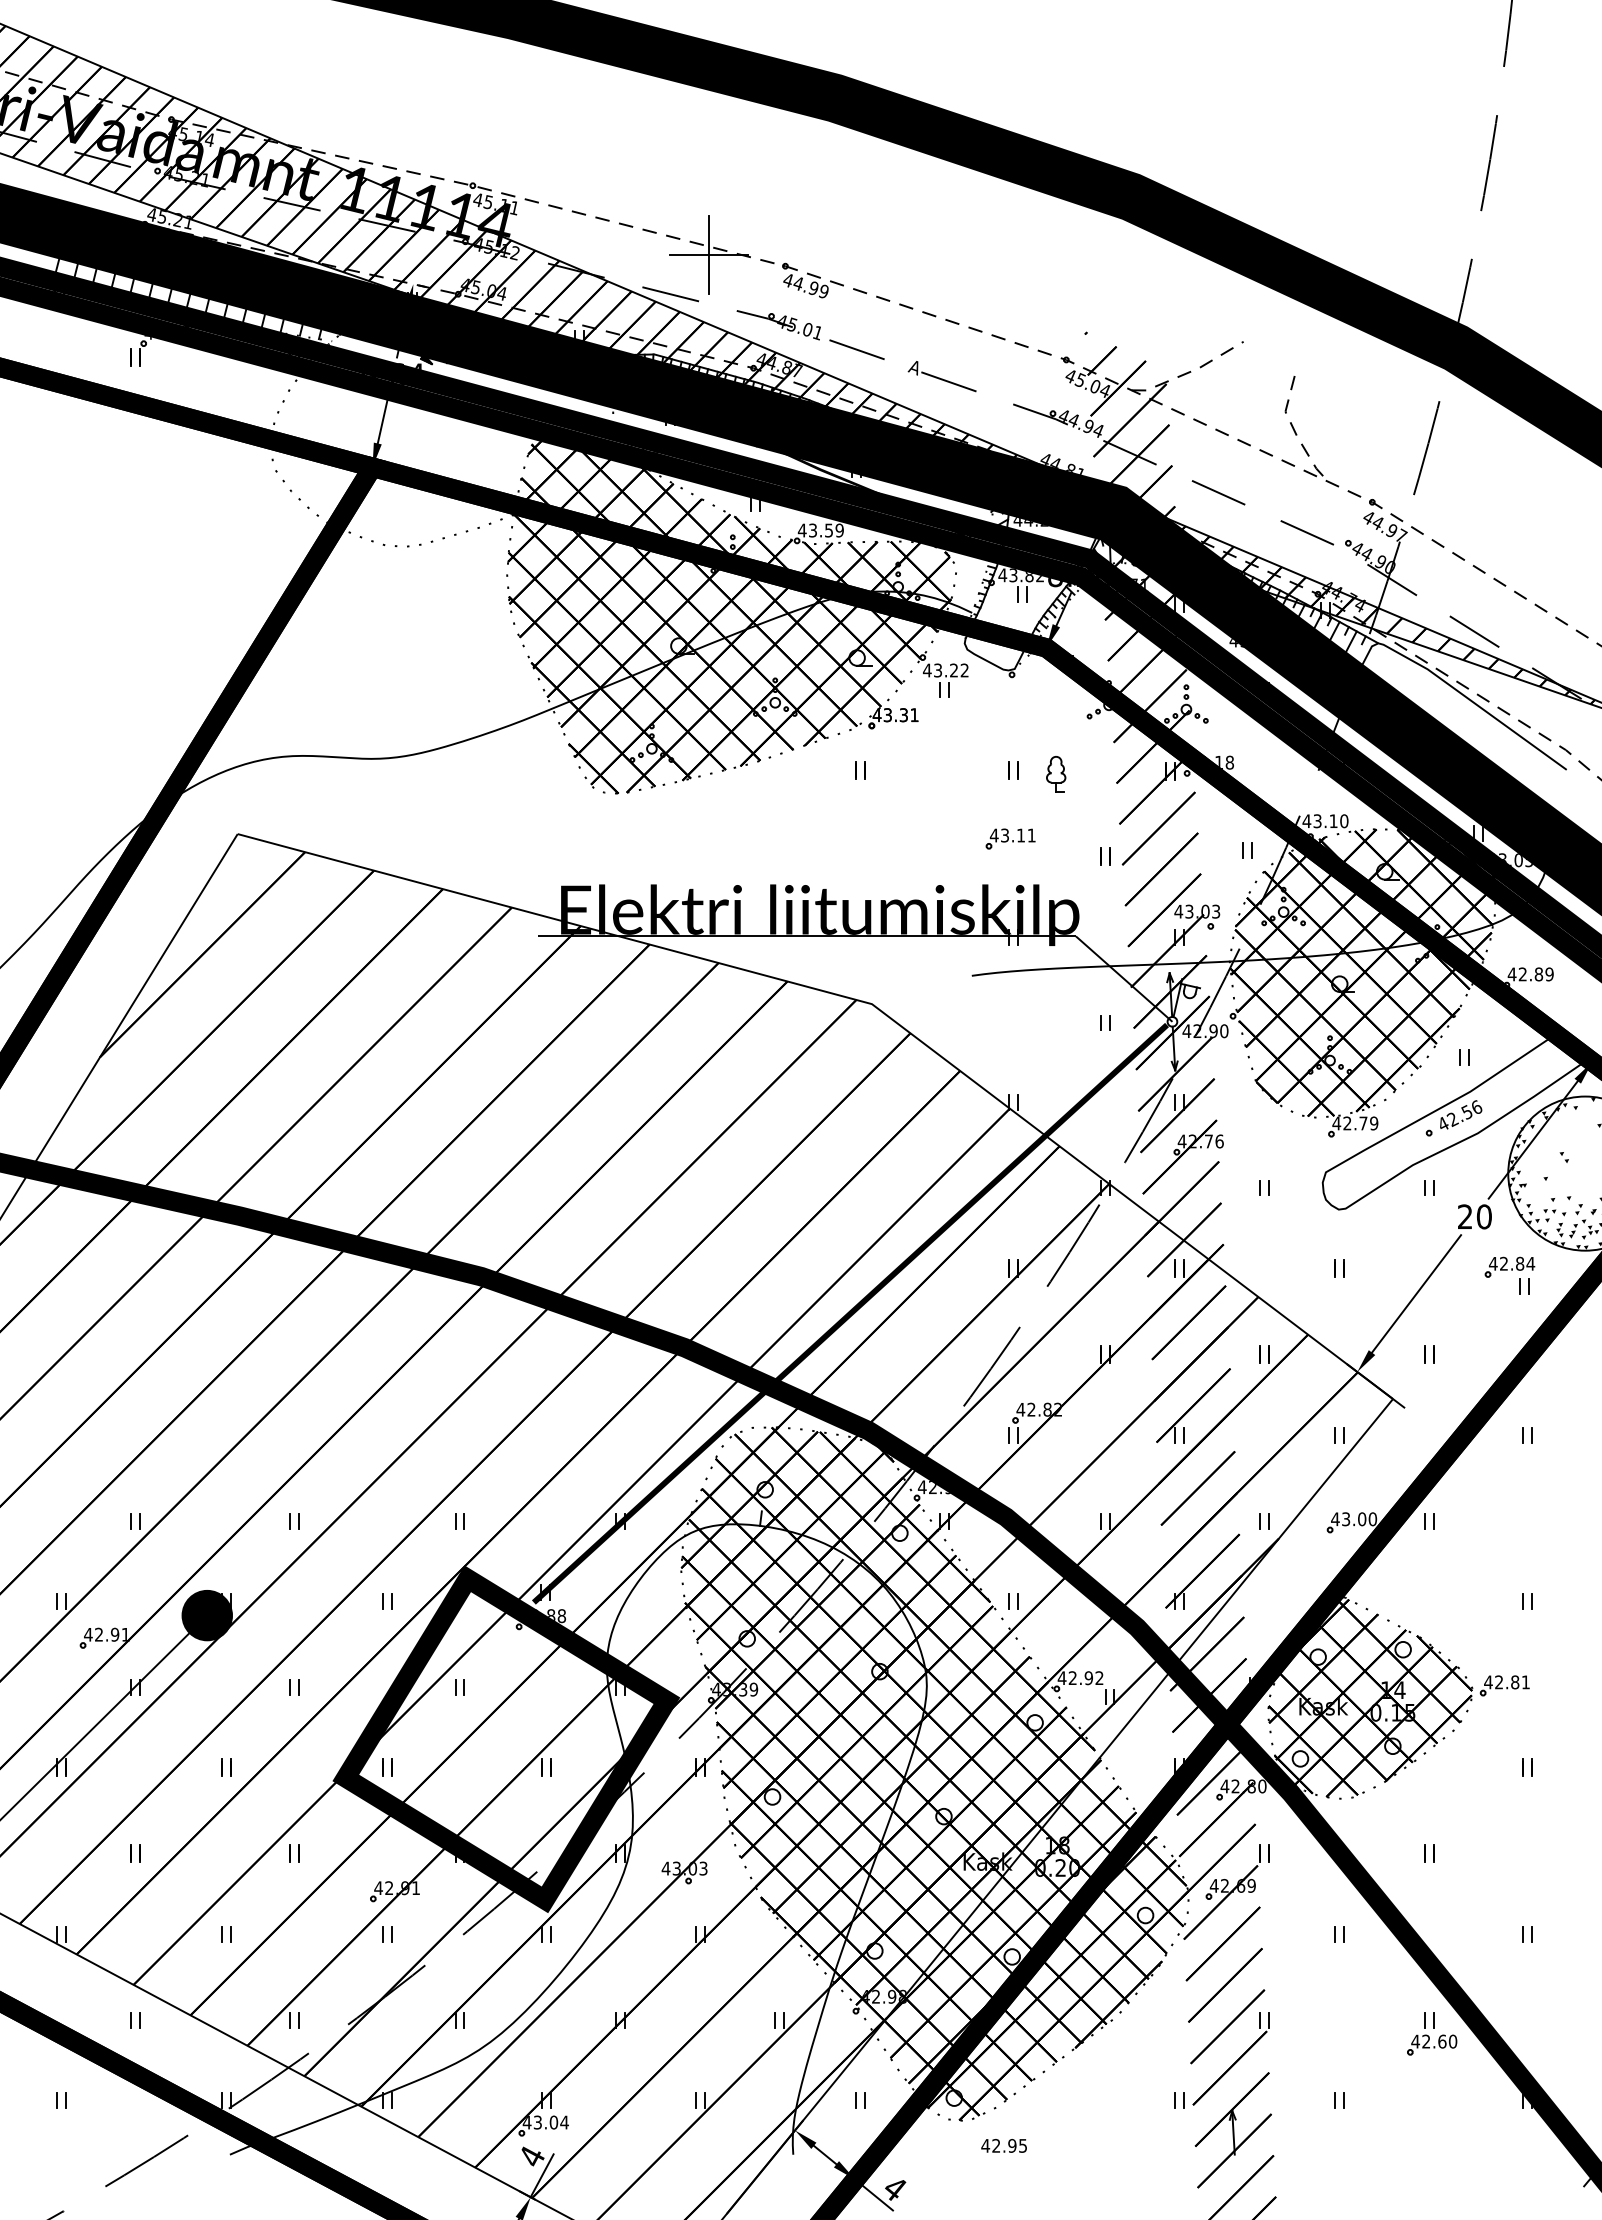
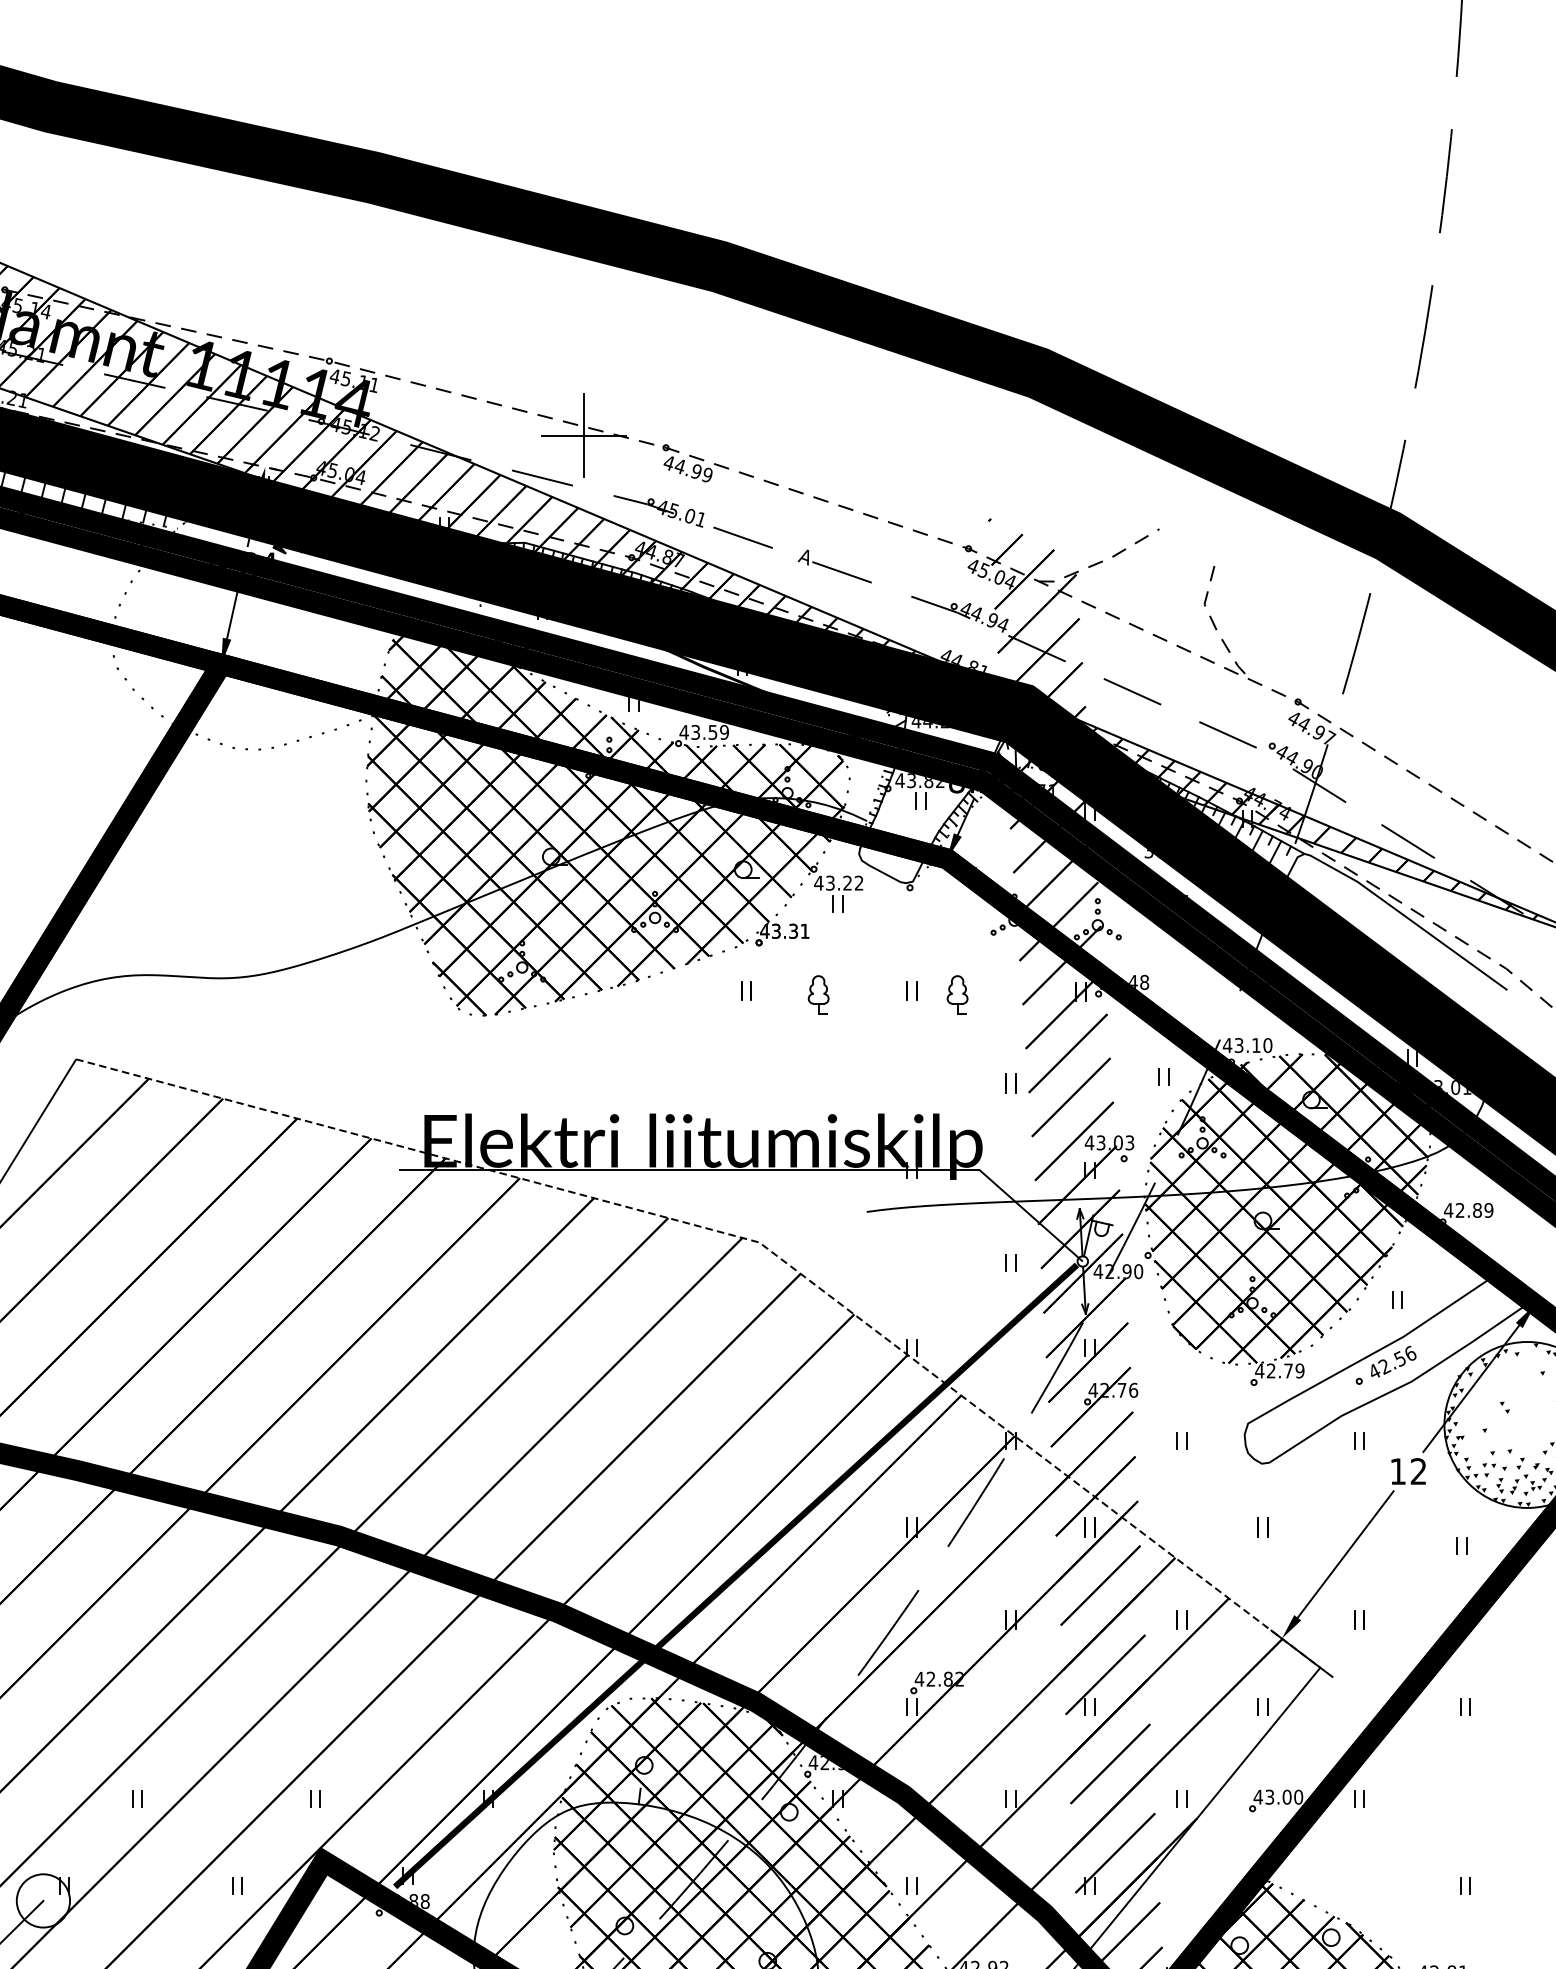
text: (1236, 642) -> (1151, 853), 43.60 -> 36.53
text: (1205, 762) -> (1118, 982), 43.18 -> 32.48
part: (927, 774) -> (819, 995), added
part: (1010, 838) -> (908, 1064), removed
text: (1529, 863) -> (1467, 1091), 43.05 -> 43.01
line: (871, 1003) -> (758, 1241), solid -> dashed
text: (1474, 1216) -> (1408, 1471), 20 -> 12
part: (1509, 1266) -> (1445, 1524), removed
fill: (207, 1615) -> (43, 1900), removed

